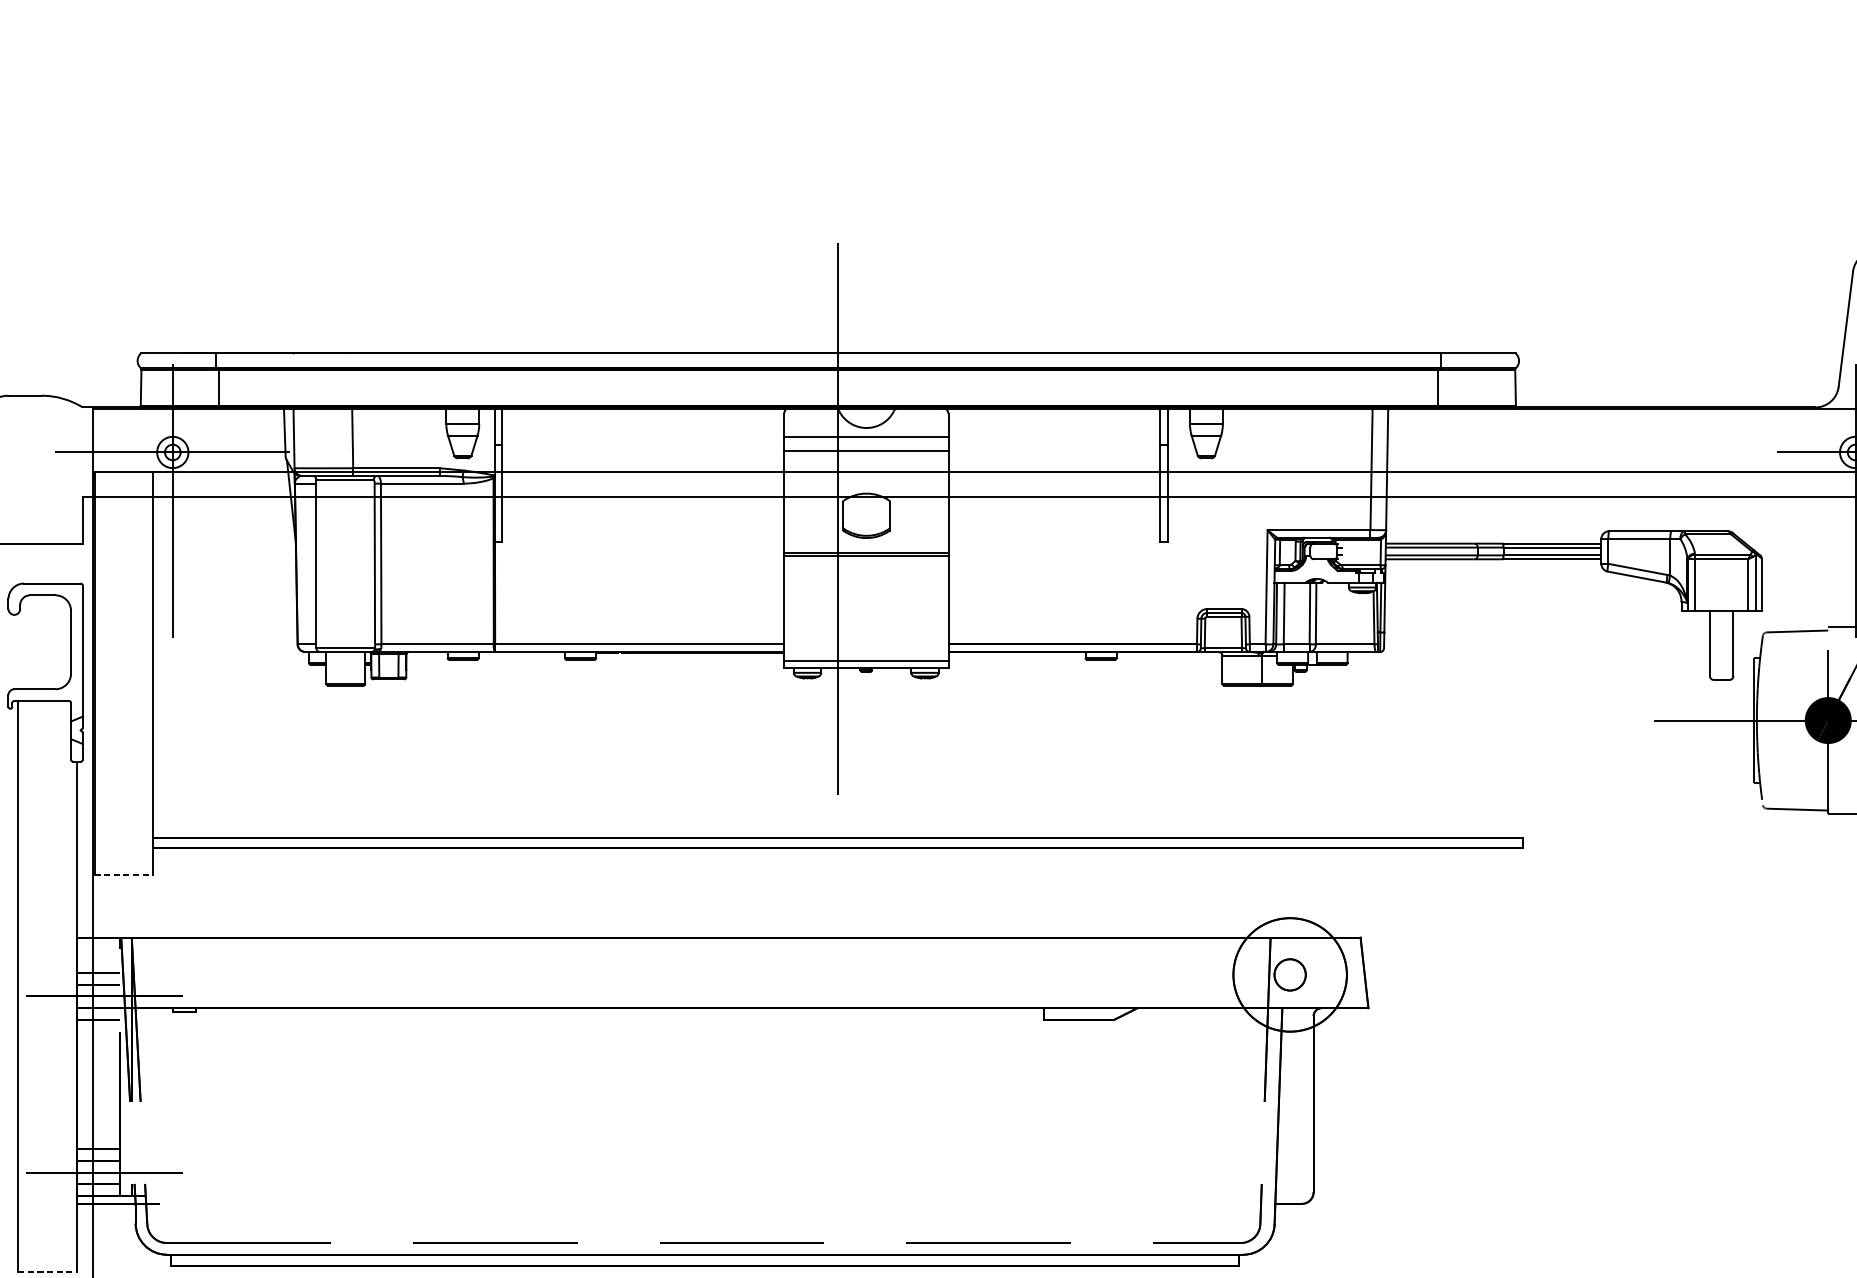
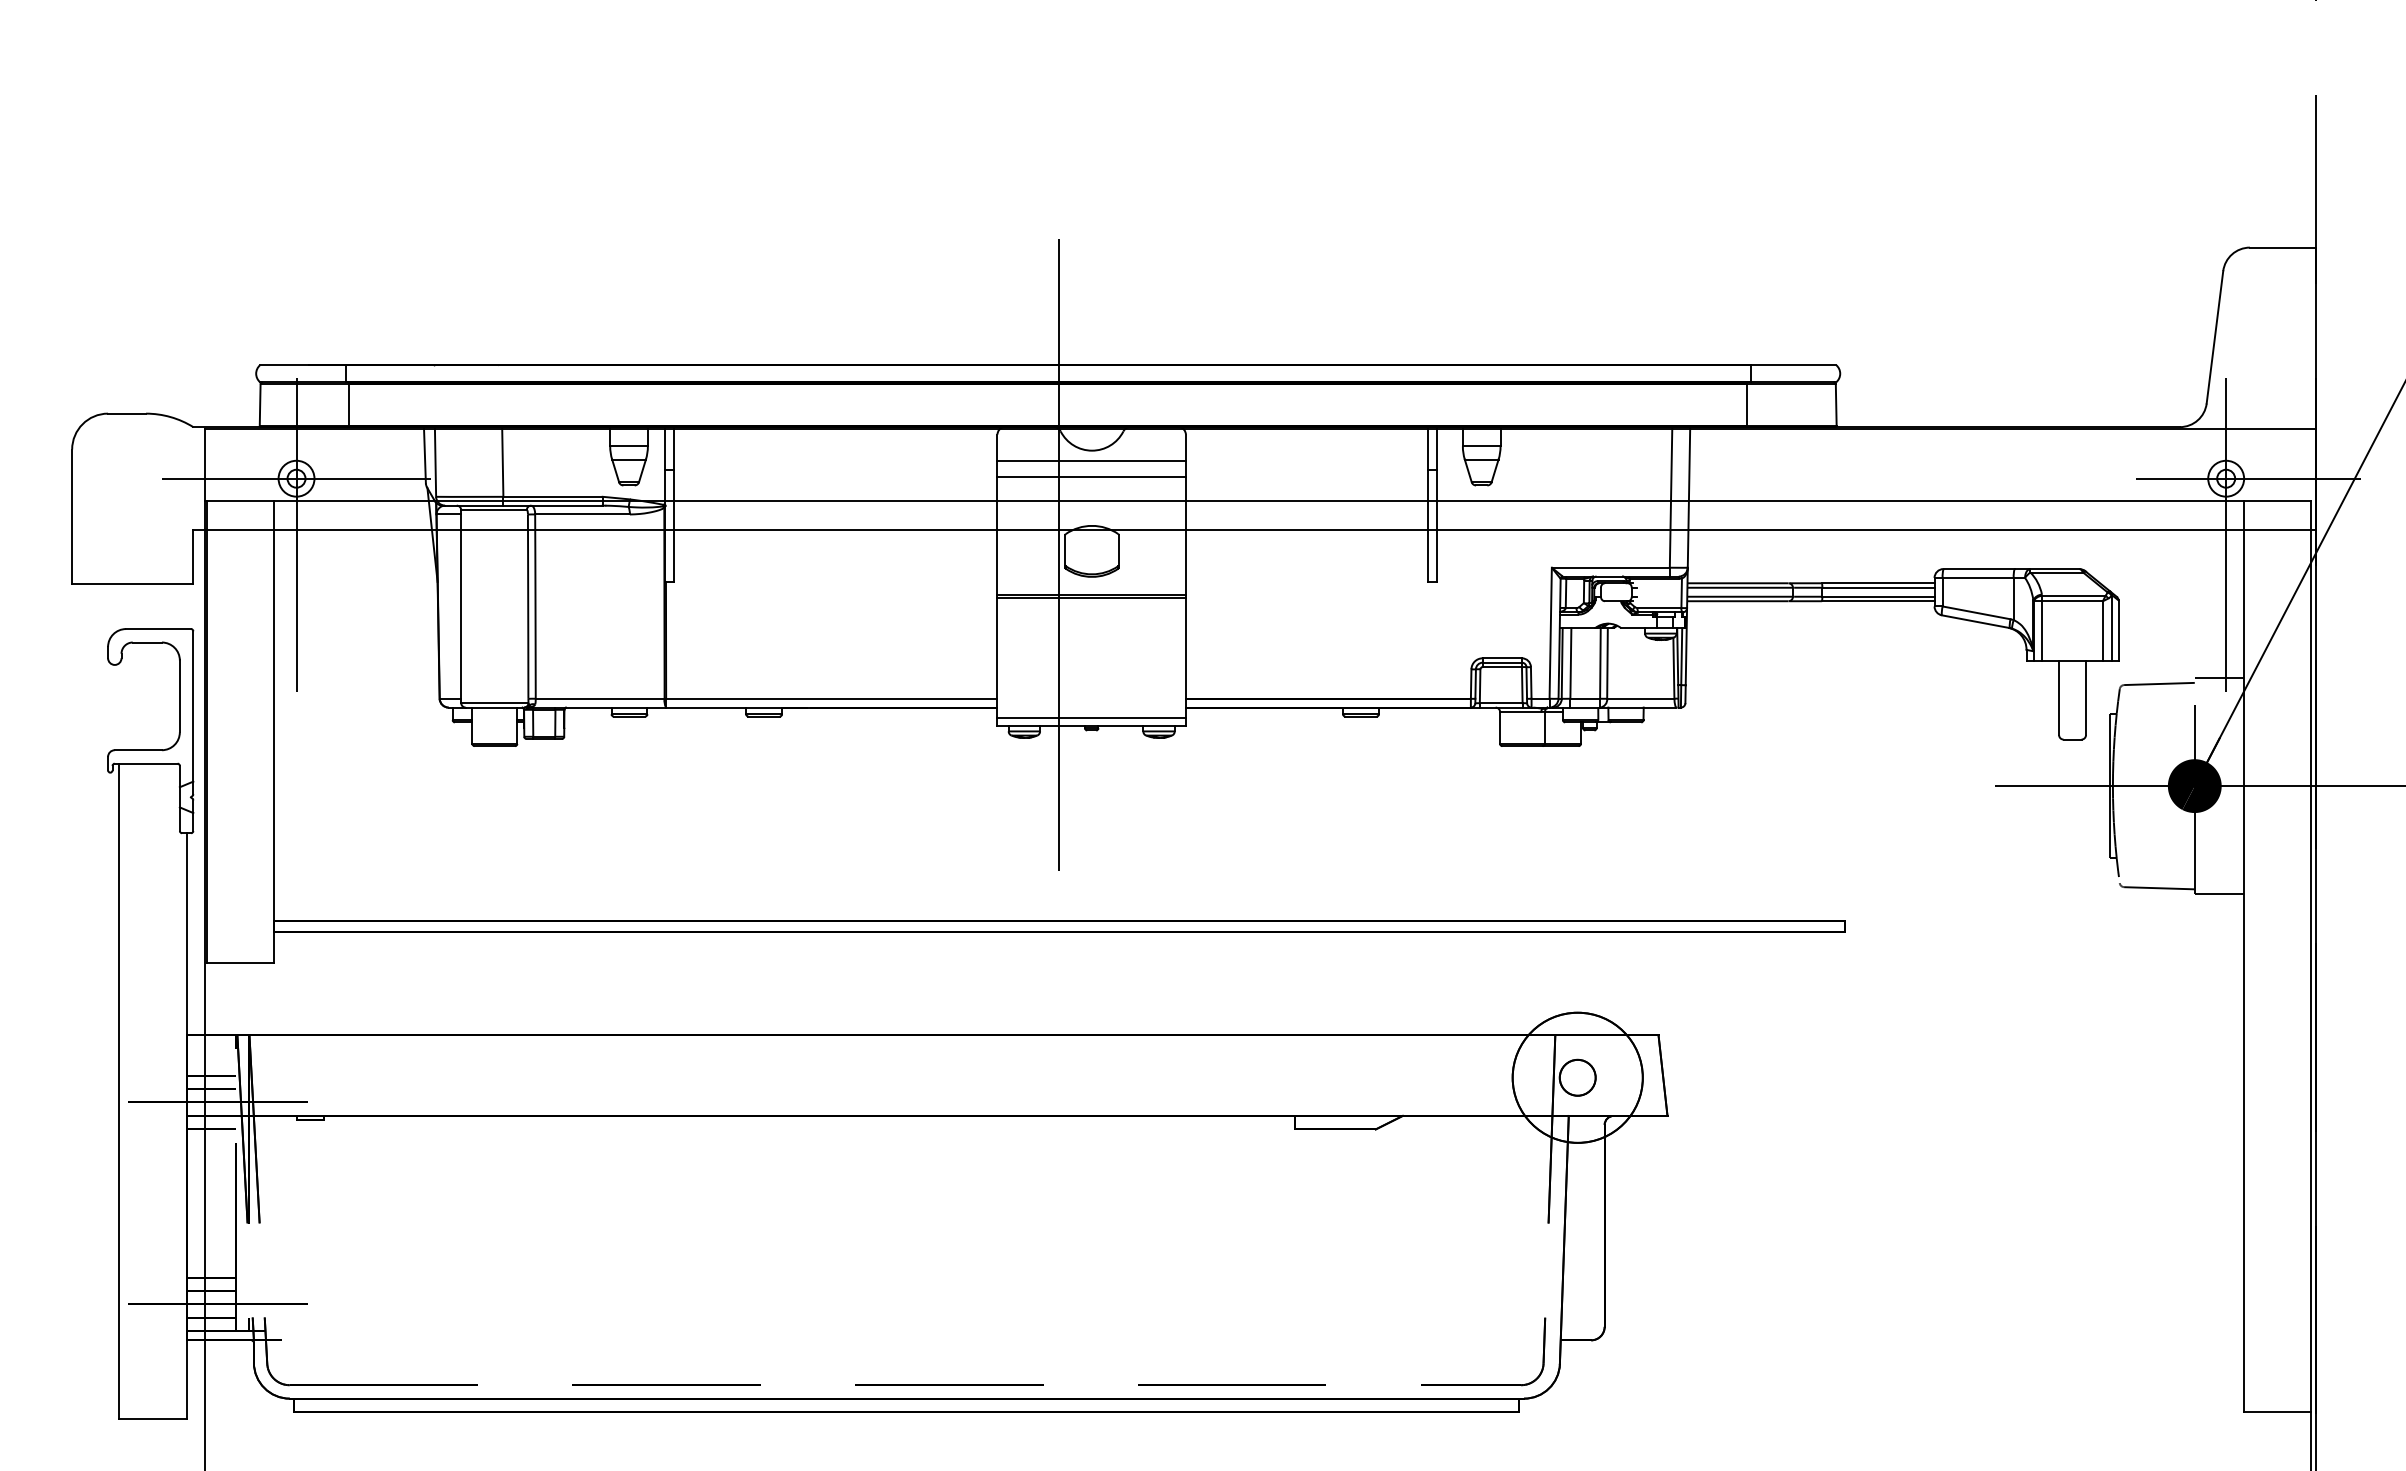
line: (123, 875) -> (240, 963), dashed -> solid
line: (47, 1272) -> (152, 1418), dashed -> solid

